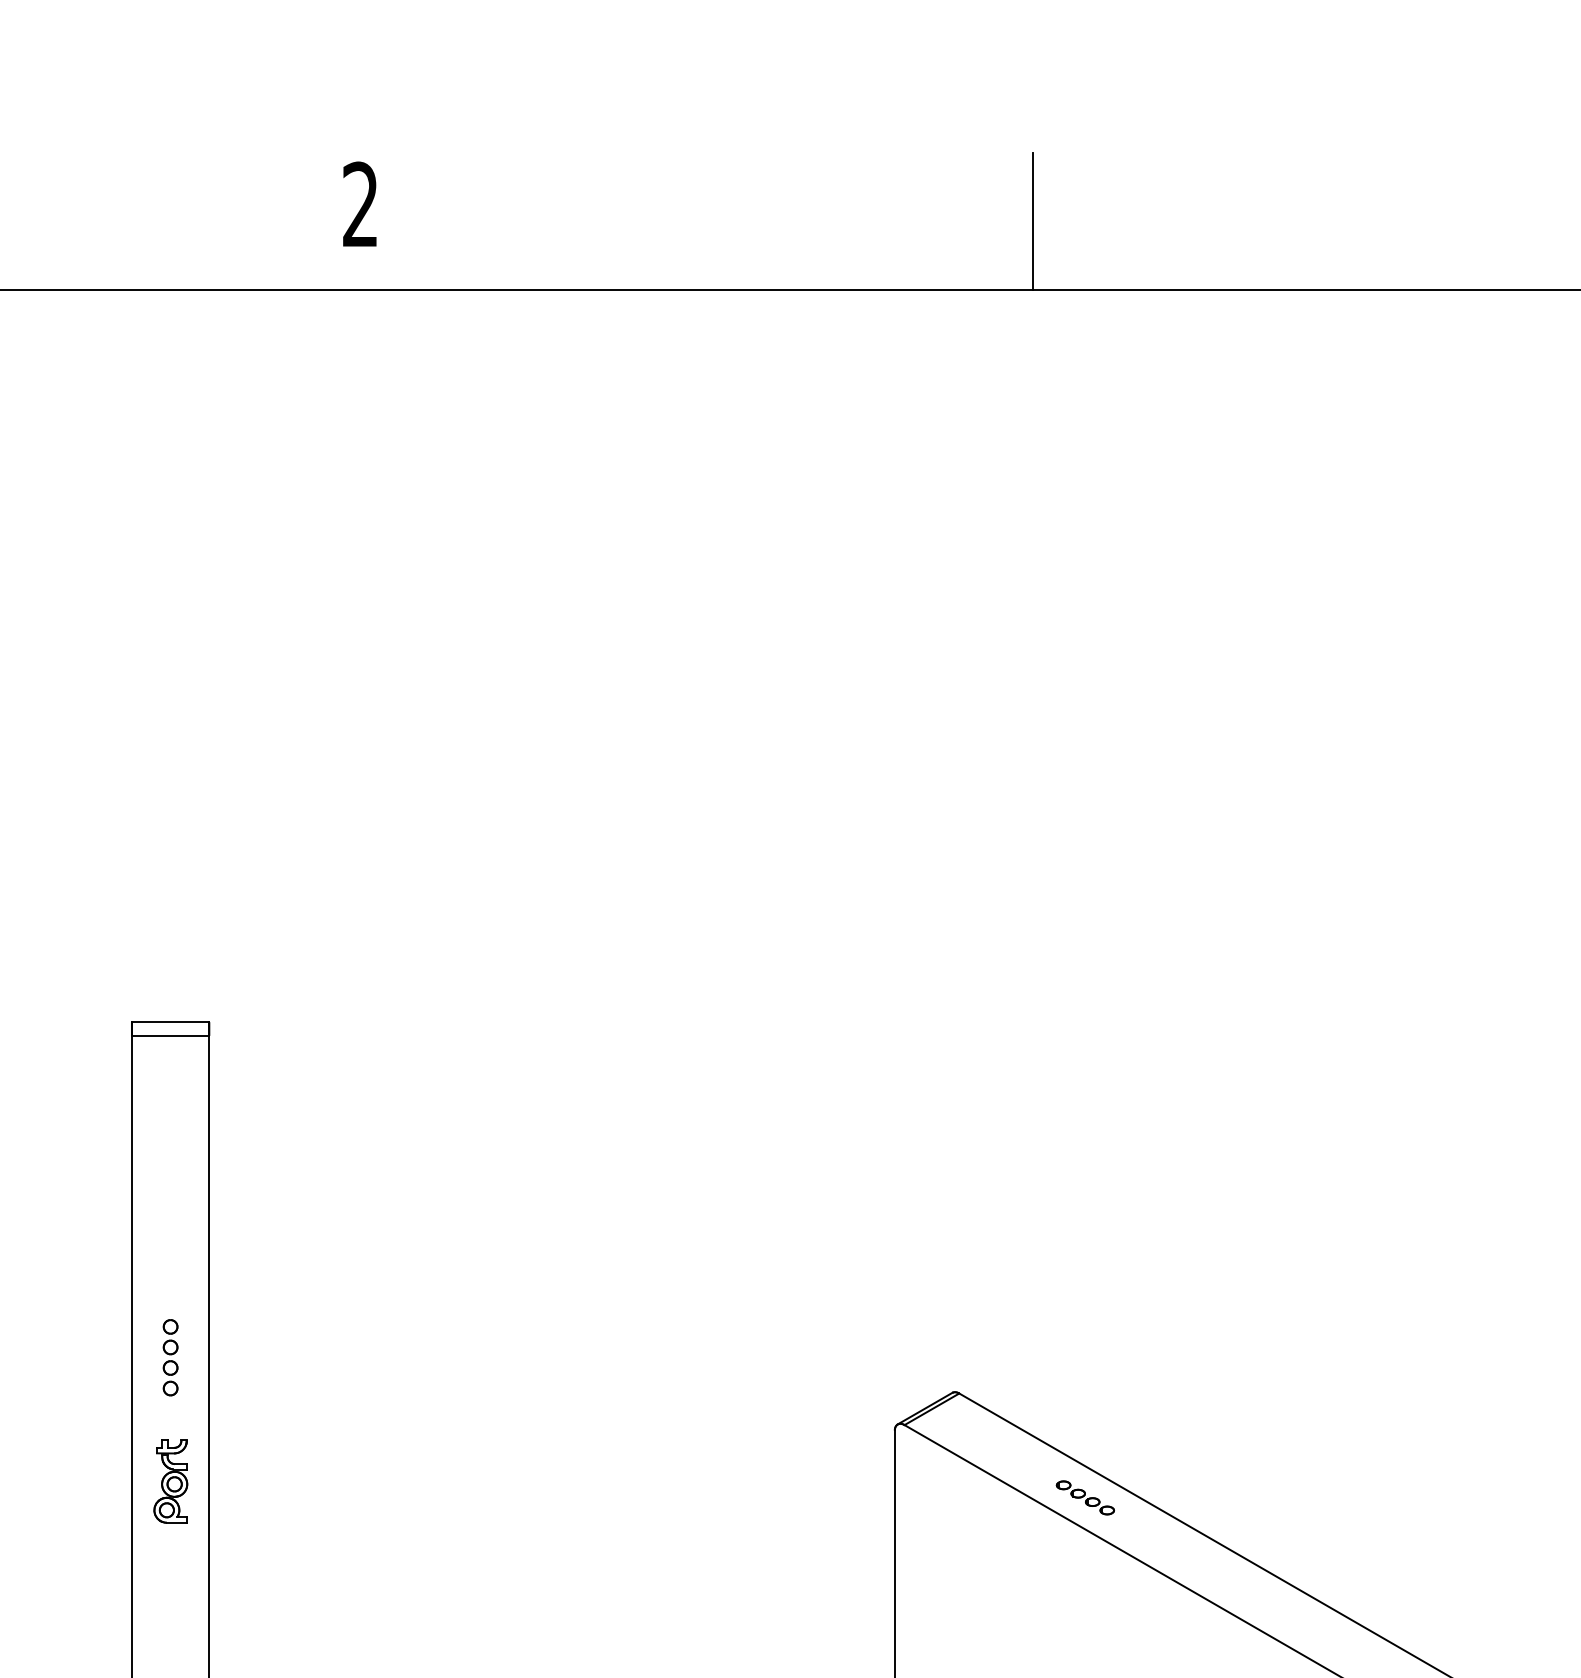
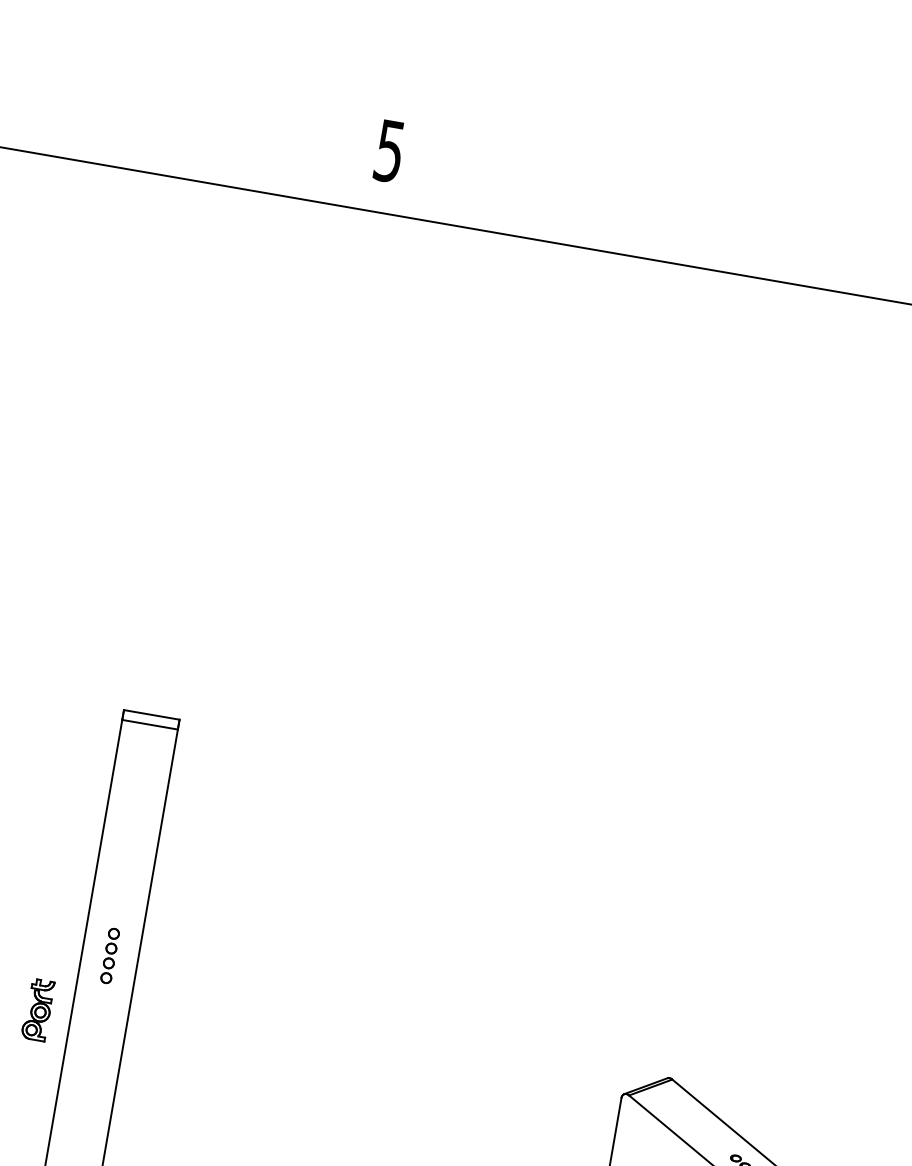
text: (360, 204) -> (389, 151), 2 -> 5
line: (1032, 221) -> (870, 246), removed
part: (170, 1481) -> (37, 1009), moved

